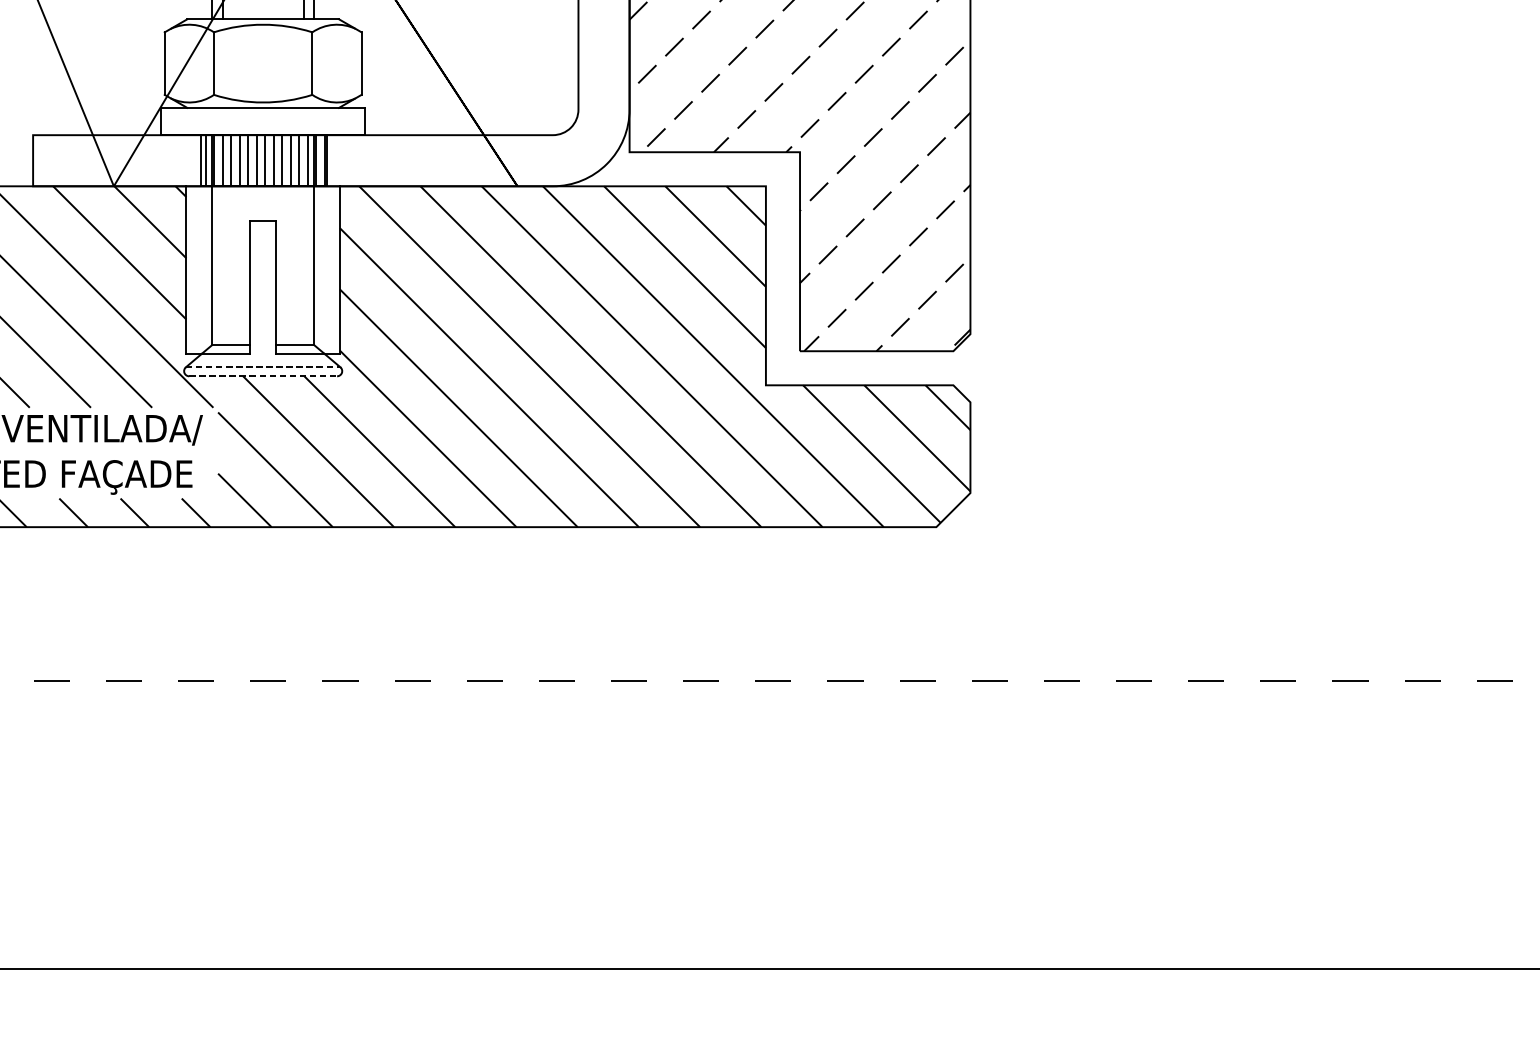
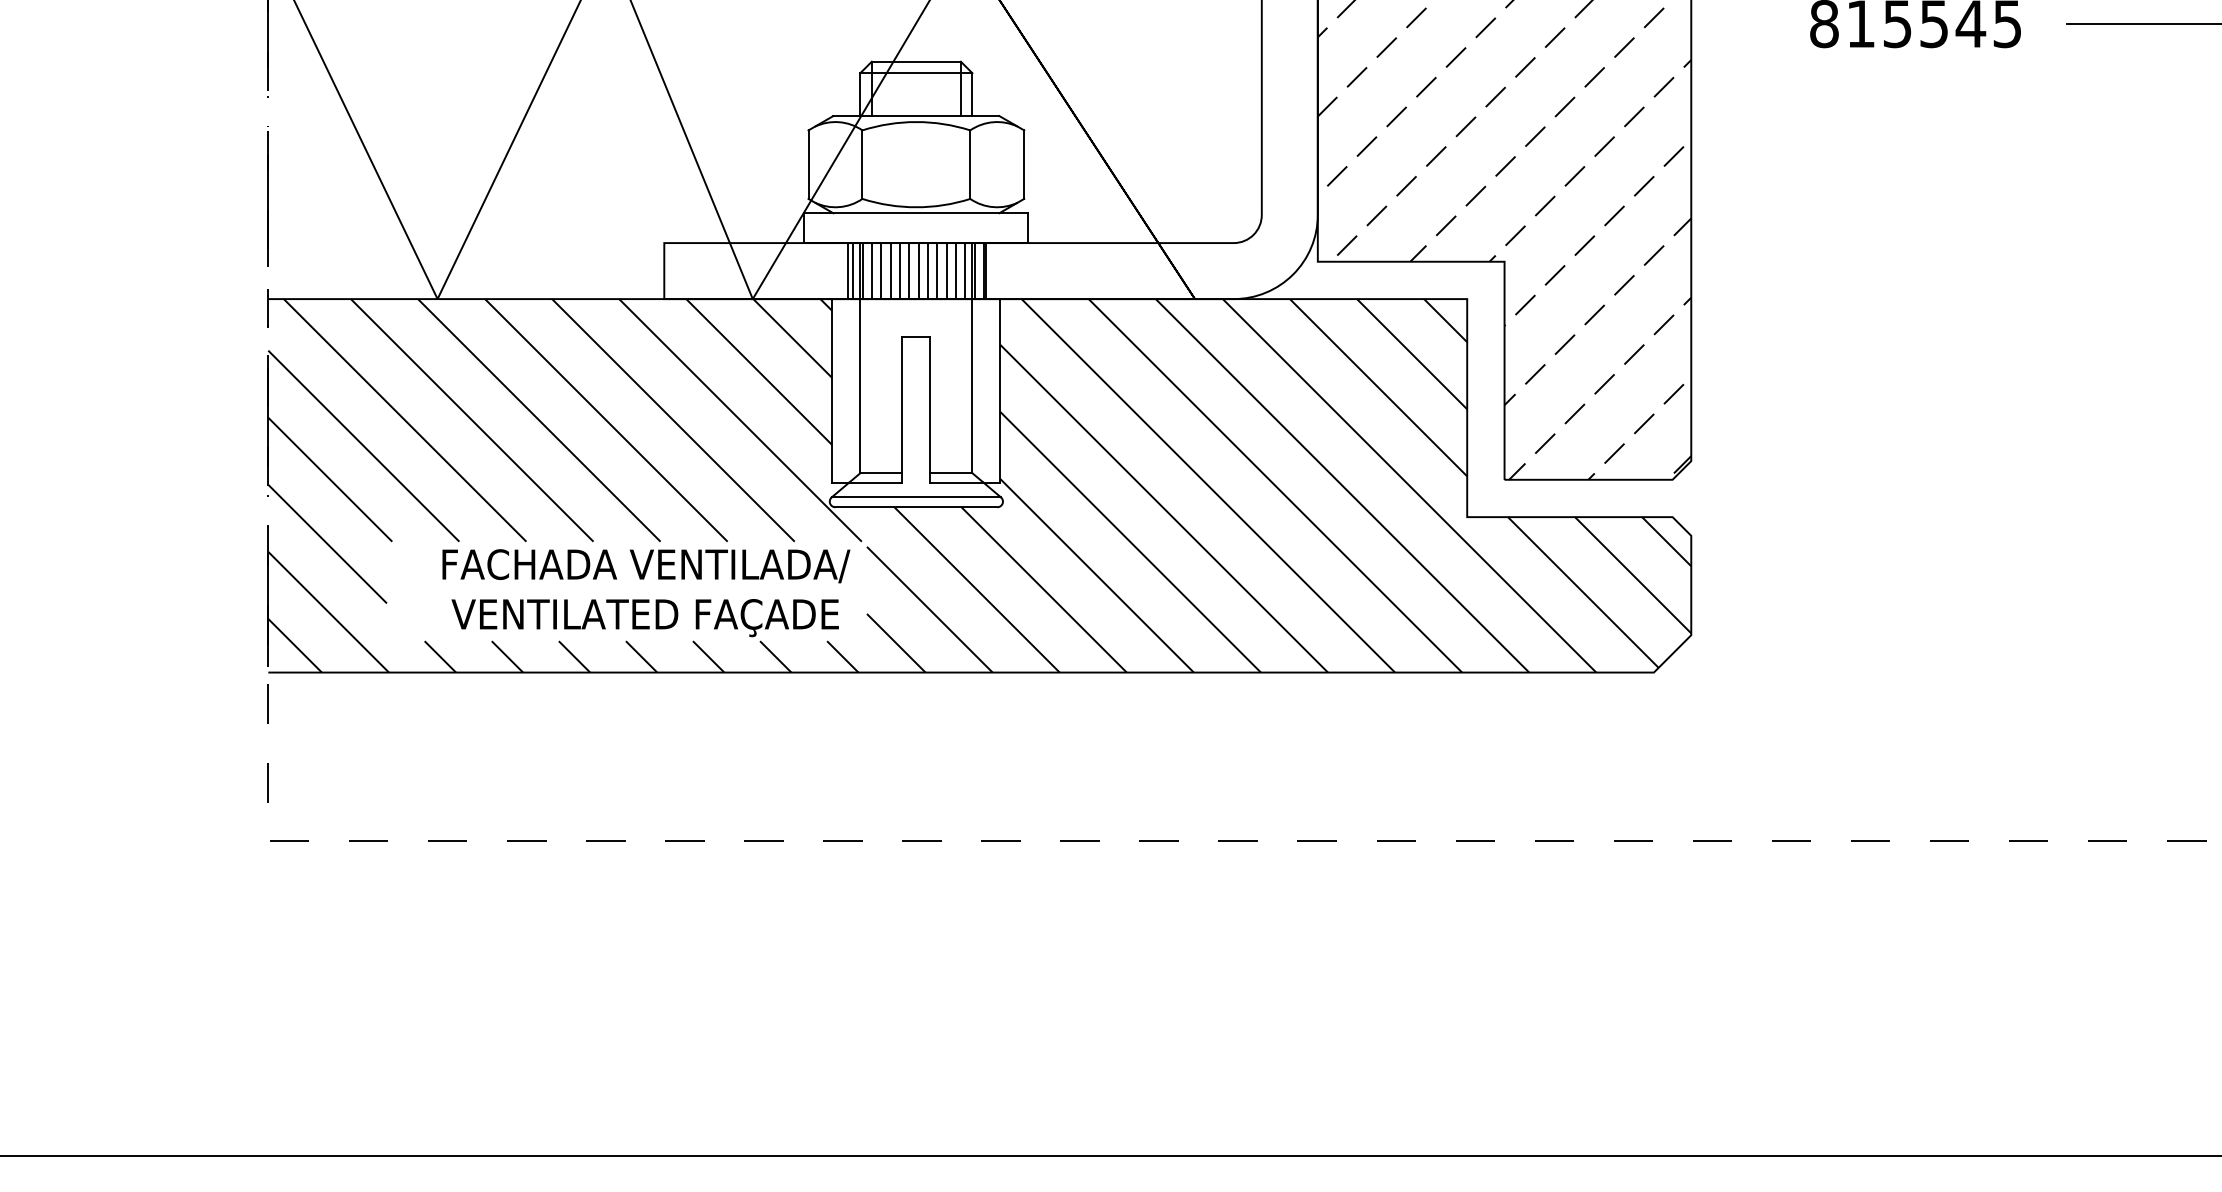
line: (263, 367) -> (916, 497), dashed -> solid
line: (263, 376) -> (916, 507), dashed -> solid

